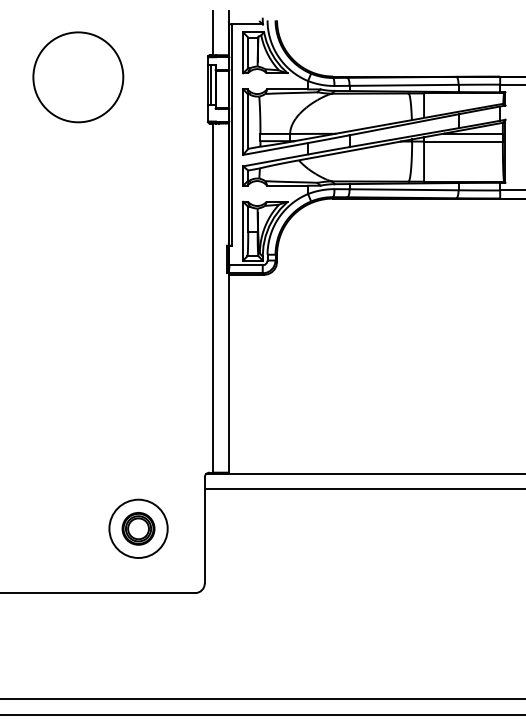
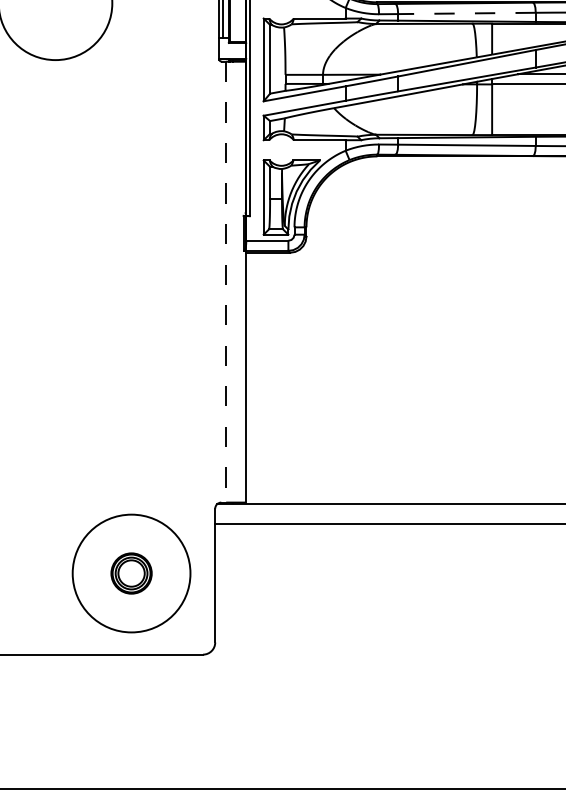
line: (403, 85) -> (466, 13), solid -> dashed
line: (213, 298) -> (226, 282), solid -> dashed
circle: (138, 528) -> (131, 573), size x1.6

